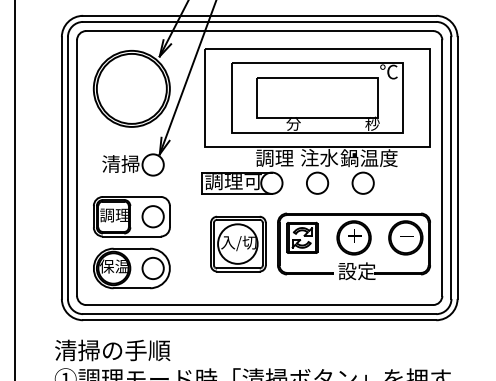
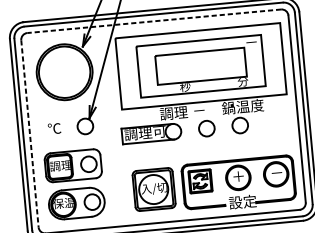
line: (259, 31) -> (154, 21), solid -> dashed
text: (388, 71) -> (251, 42), ℃ -> －
text: (293, 123) -> (185, 86), 分 -> 秒
text: (372, 123) -> (242, 81), 秒 -> 分
text: (319, 157) -> (206, 109), 注水 -> －
text: (120, 163) -> (61, 127), 清掃 -> ℃
line: (77, 168) -> (30, 134), solid -> dashed
part: (238, 243) -> (154, 189), moved
part: (353, 246) -> (238, 184), moved

